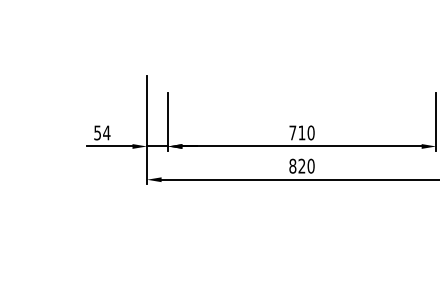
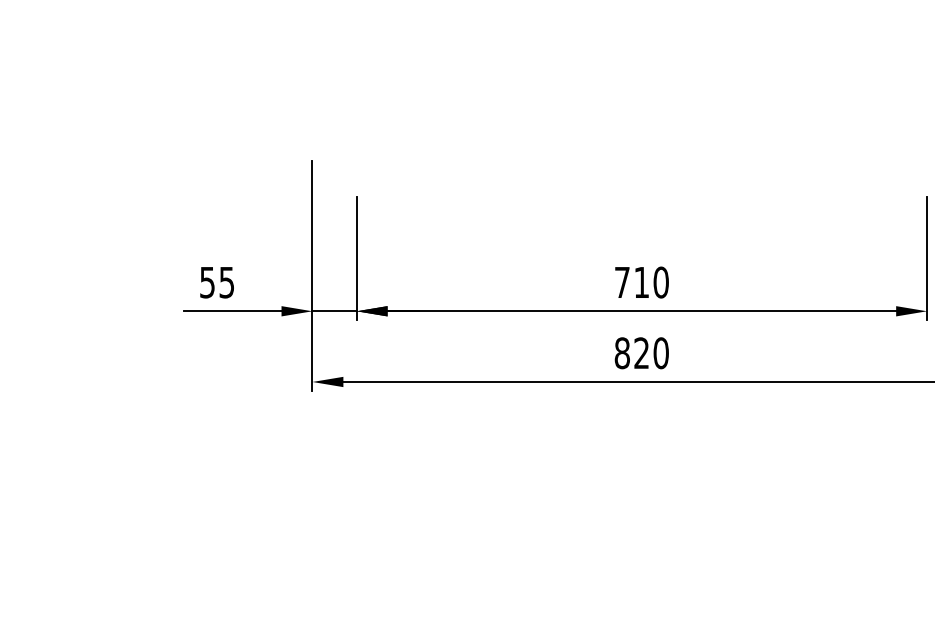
text: (106, 132) -> (226, 281), 54 -> 55

